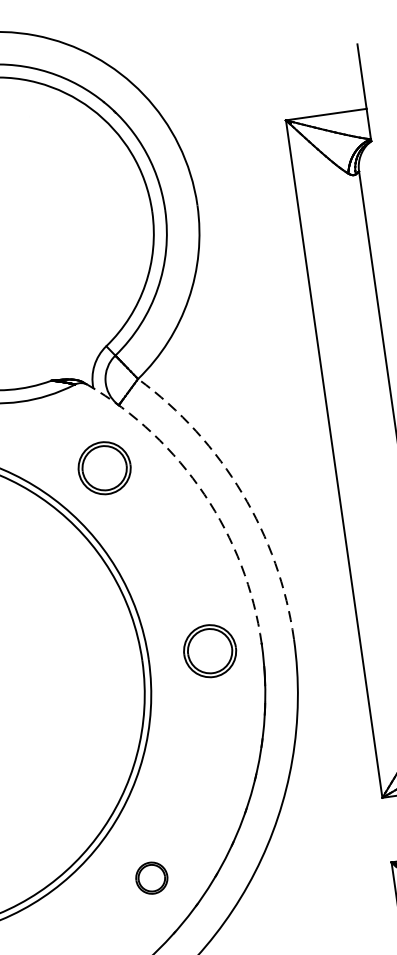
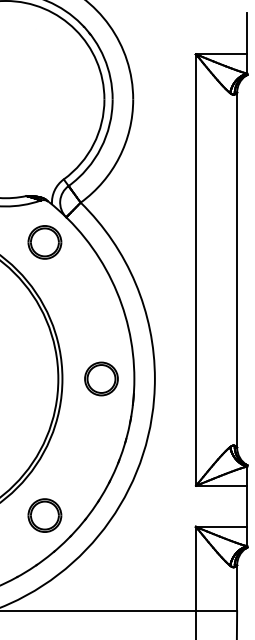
part: (104, 468) -> (44, 242), moved
arc: (242, 493) -> (135, 283), dashed -> solid
arc: (203, 494) -> (111, 280), dashed -> solid
part: (151, 878) -> (44, 515), size x1.67

